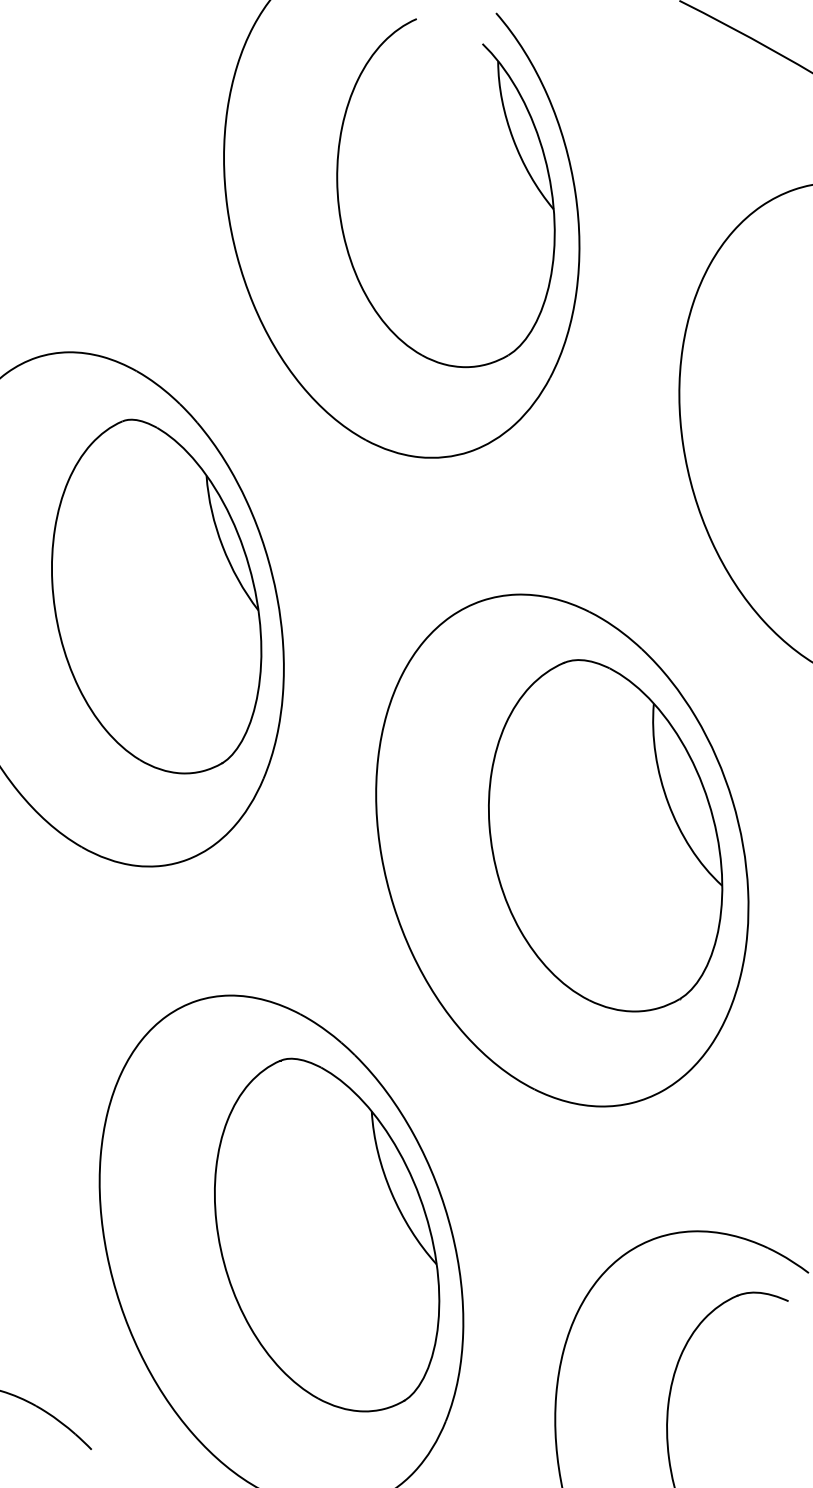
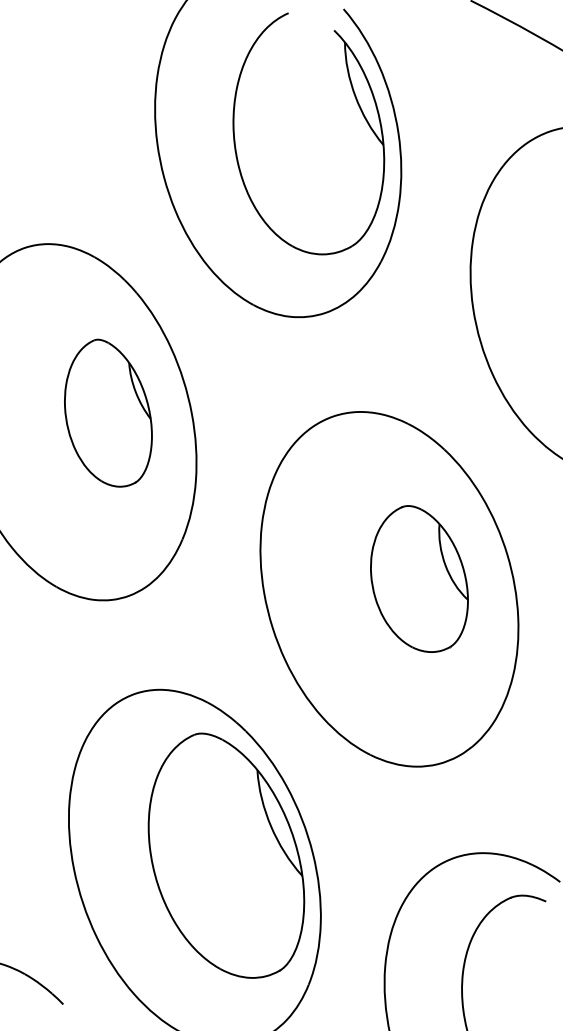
part: (156, 595) -> (108, 412), size x0.6
part: (605, 834) -> (419, 578), size x0.6

